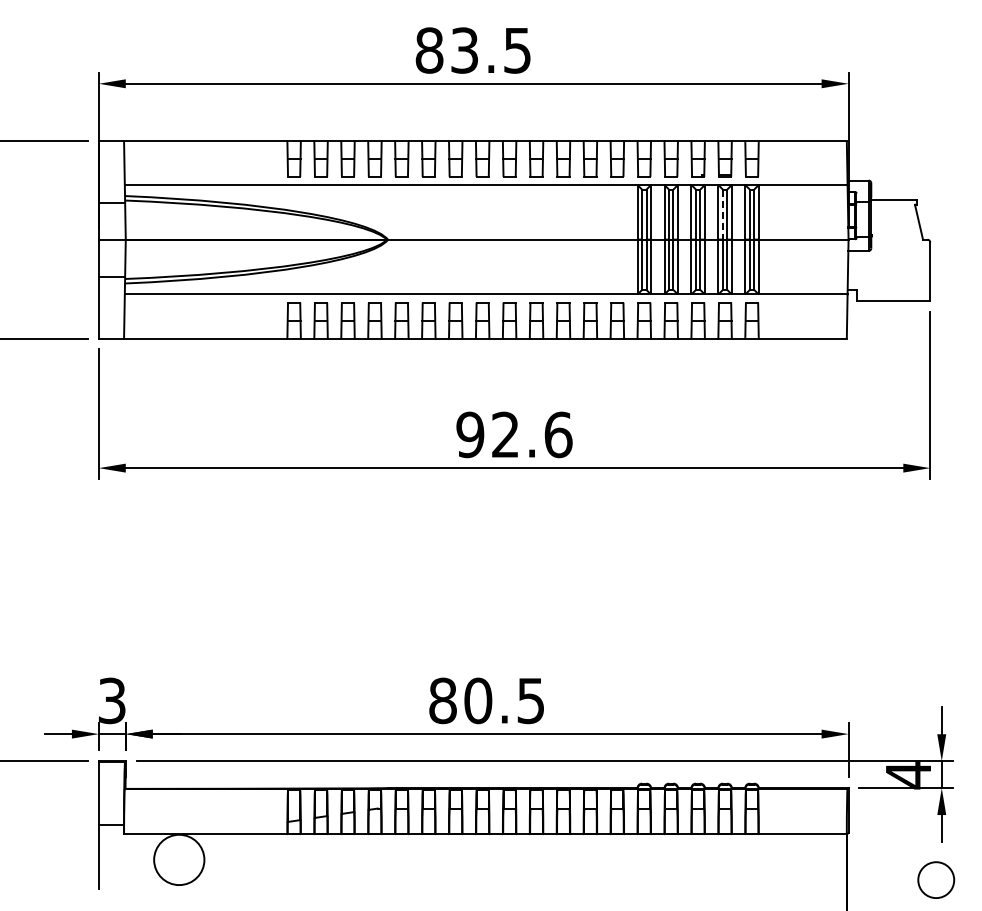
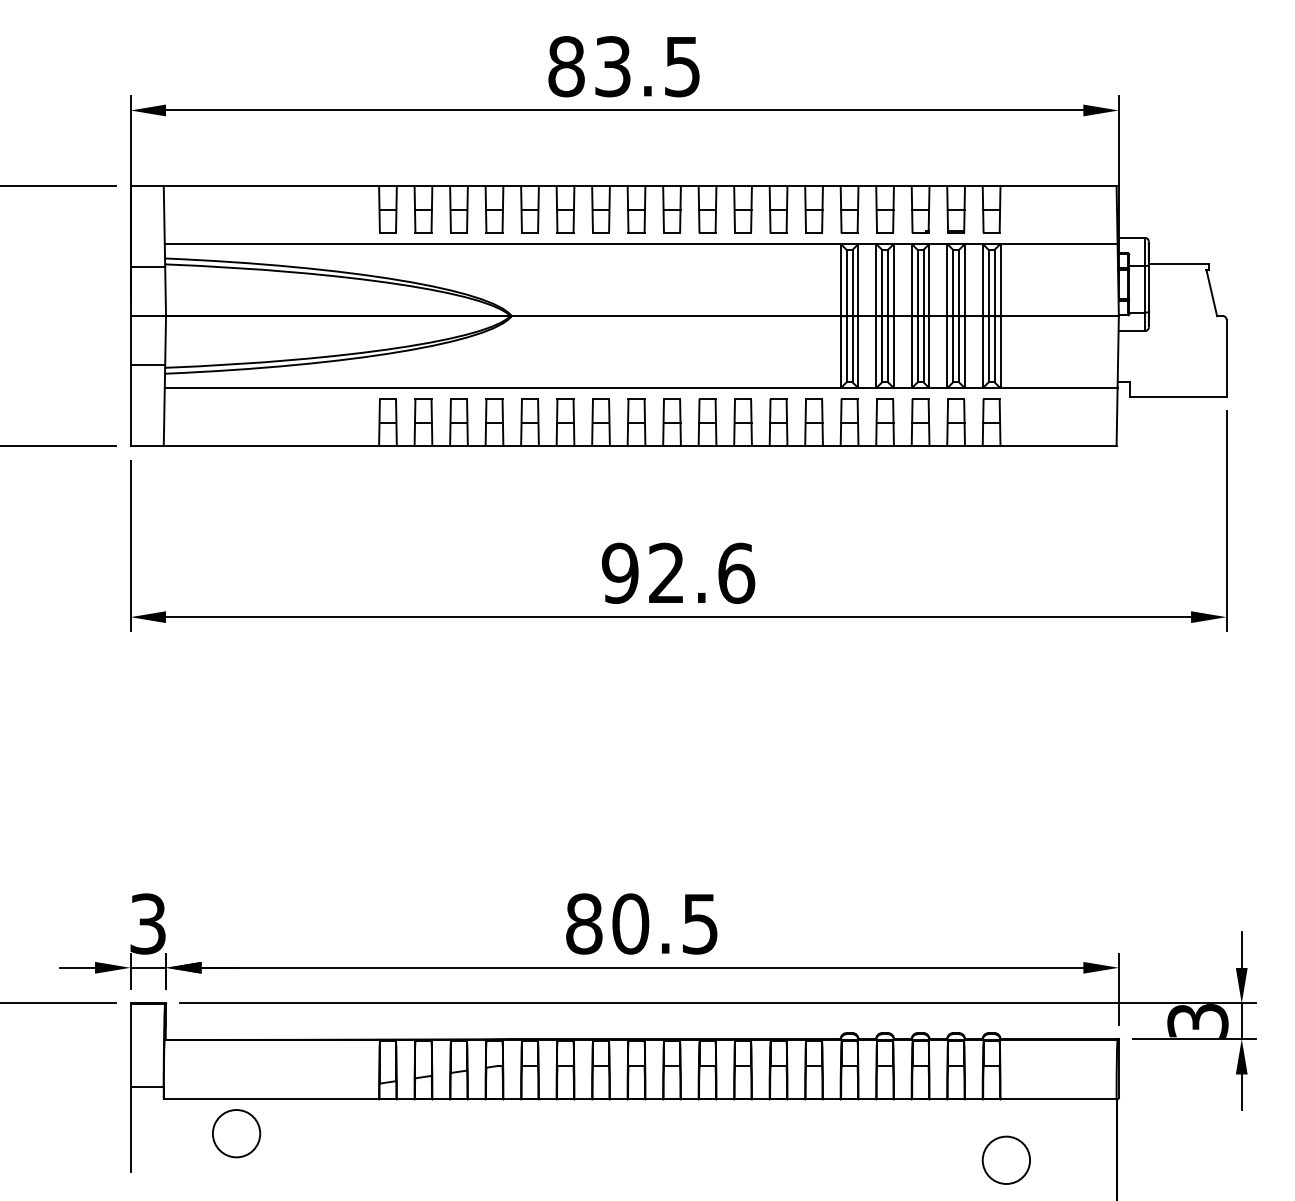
line: (722, 215) -> (952, 284), dashed -> solid
text: (908, 775) -> (1197, 1022), 4 -> 3
circle: (179, 859) -> (236, 1133), size x0.71
circle: (936, 879) -> (1006, 1159), moved

